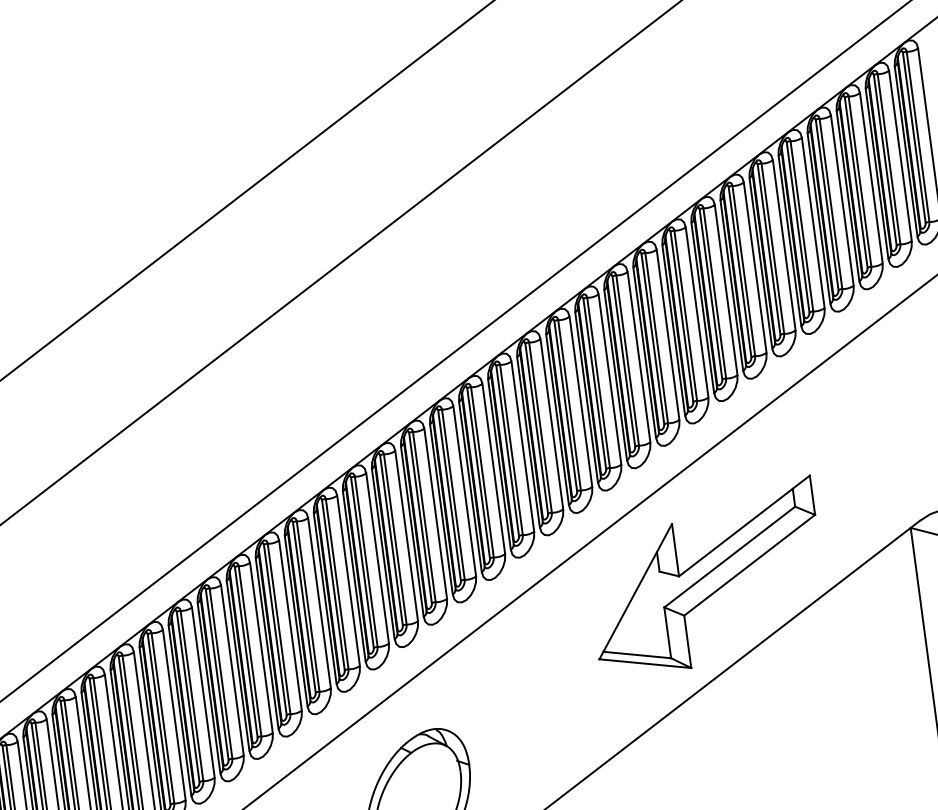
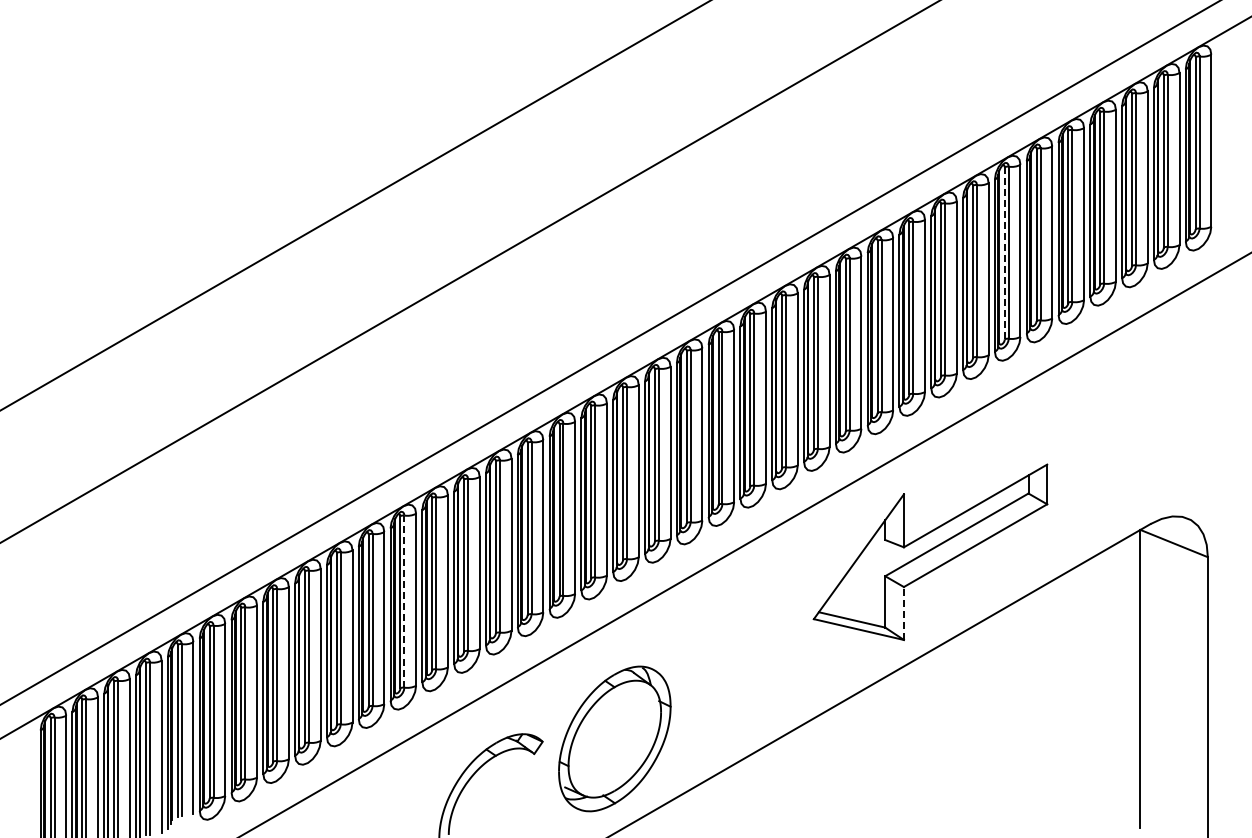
line: (739, 271) -> (1004, 252), solid -> dashed
line: (687, 641) -> (903, 613), solid -> dashed
line: (192, 695) -> (404, 601), solid -> dashed

